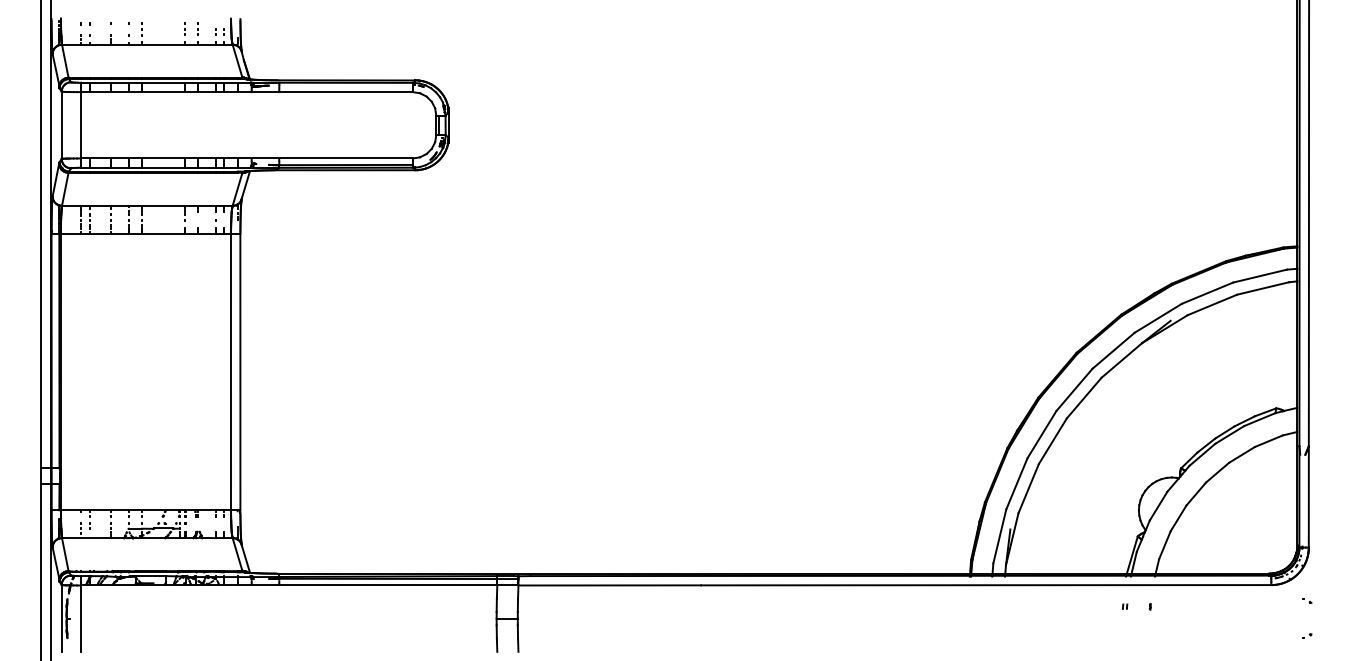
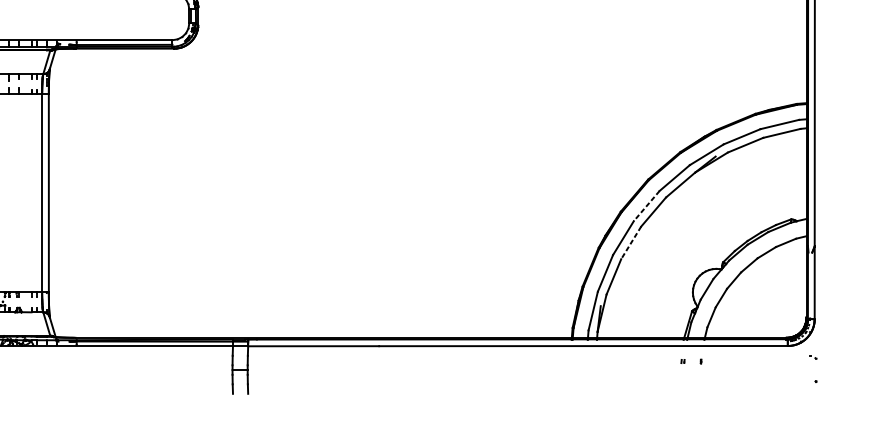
line: (1074, 389) -> (646, 205), solid -> dashed
line: (1052, 441) -> (630, 243), solid -> dashed

